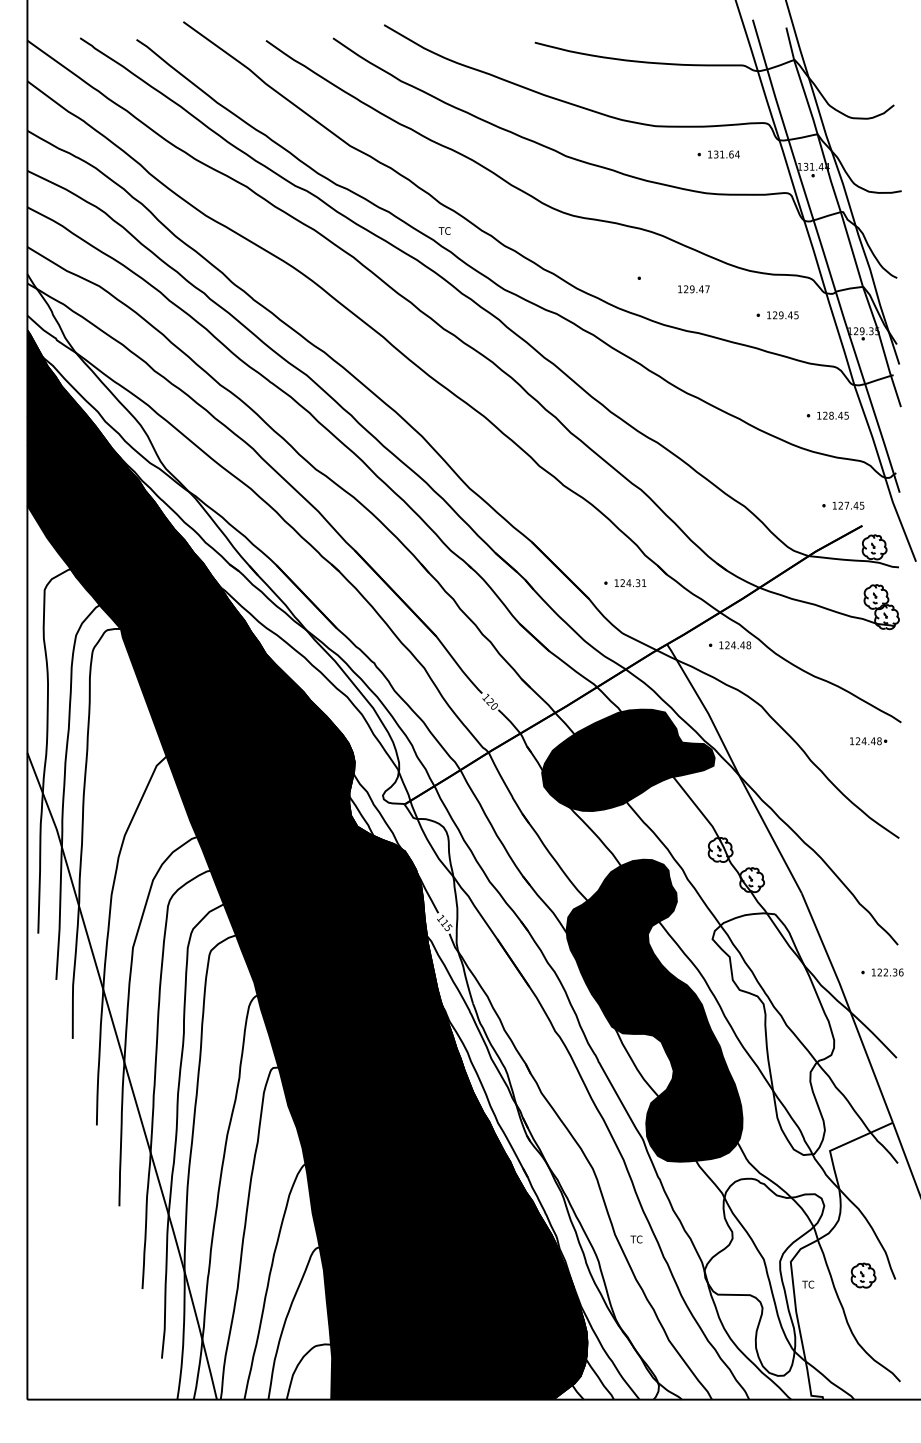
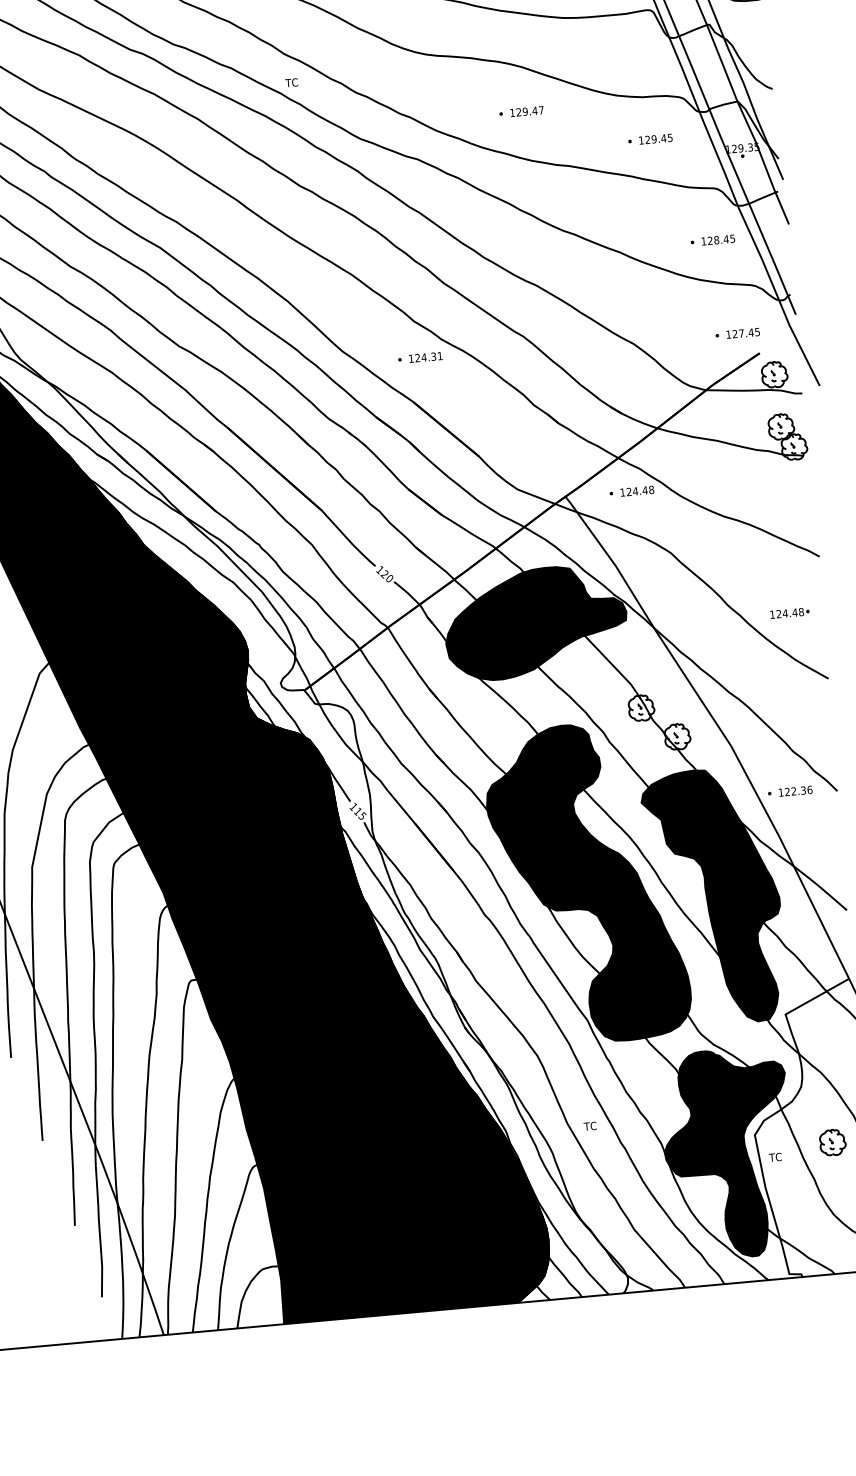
text: (693, 289) -> (526, 111), moved
part: (625, 583) -> (420, 358), moved
part: (868, 741) -> (789, 613), moved
part: (882, 972) -> (790, 791), moved
fill: (773, 1034) -> (714, 897), added
fill: (764, 1276) -> (728, 1153), added

